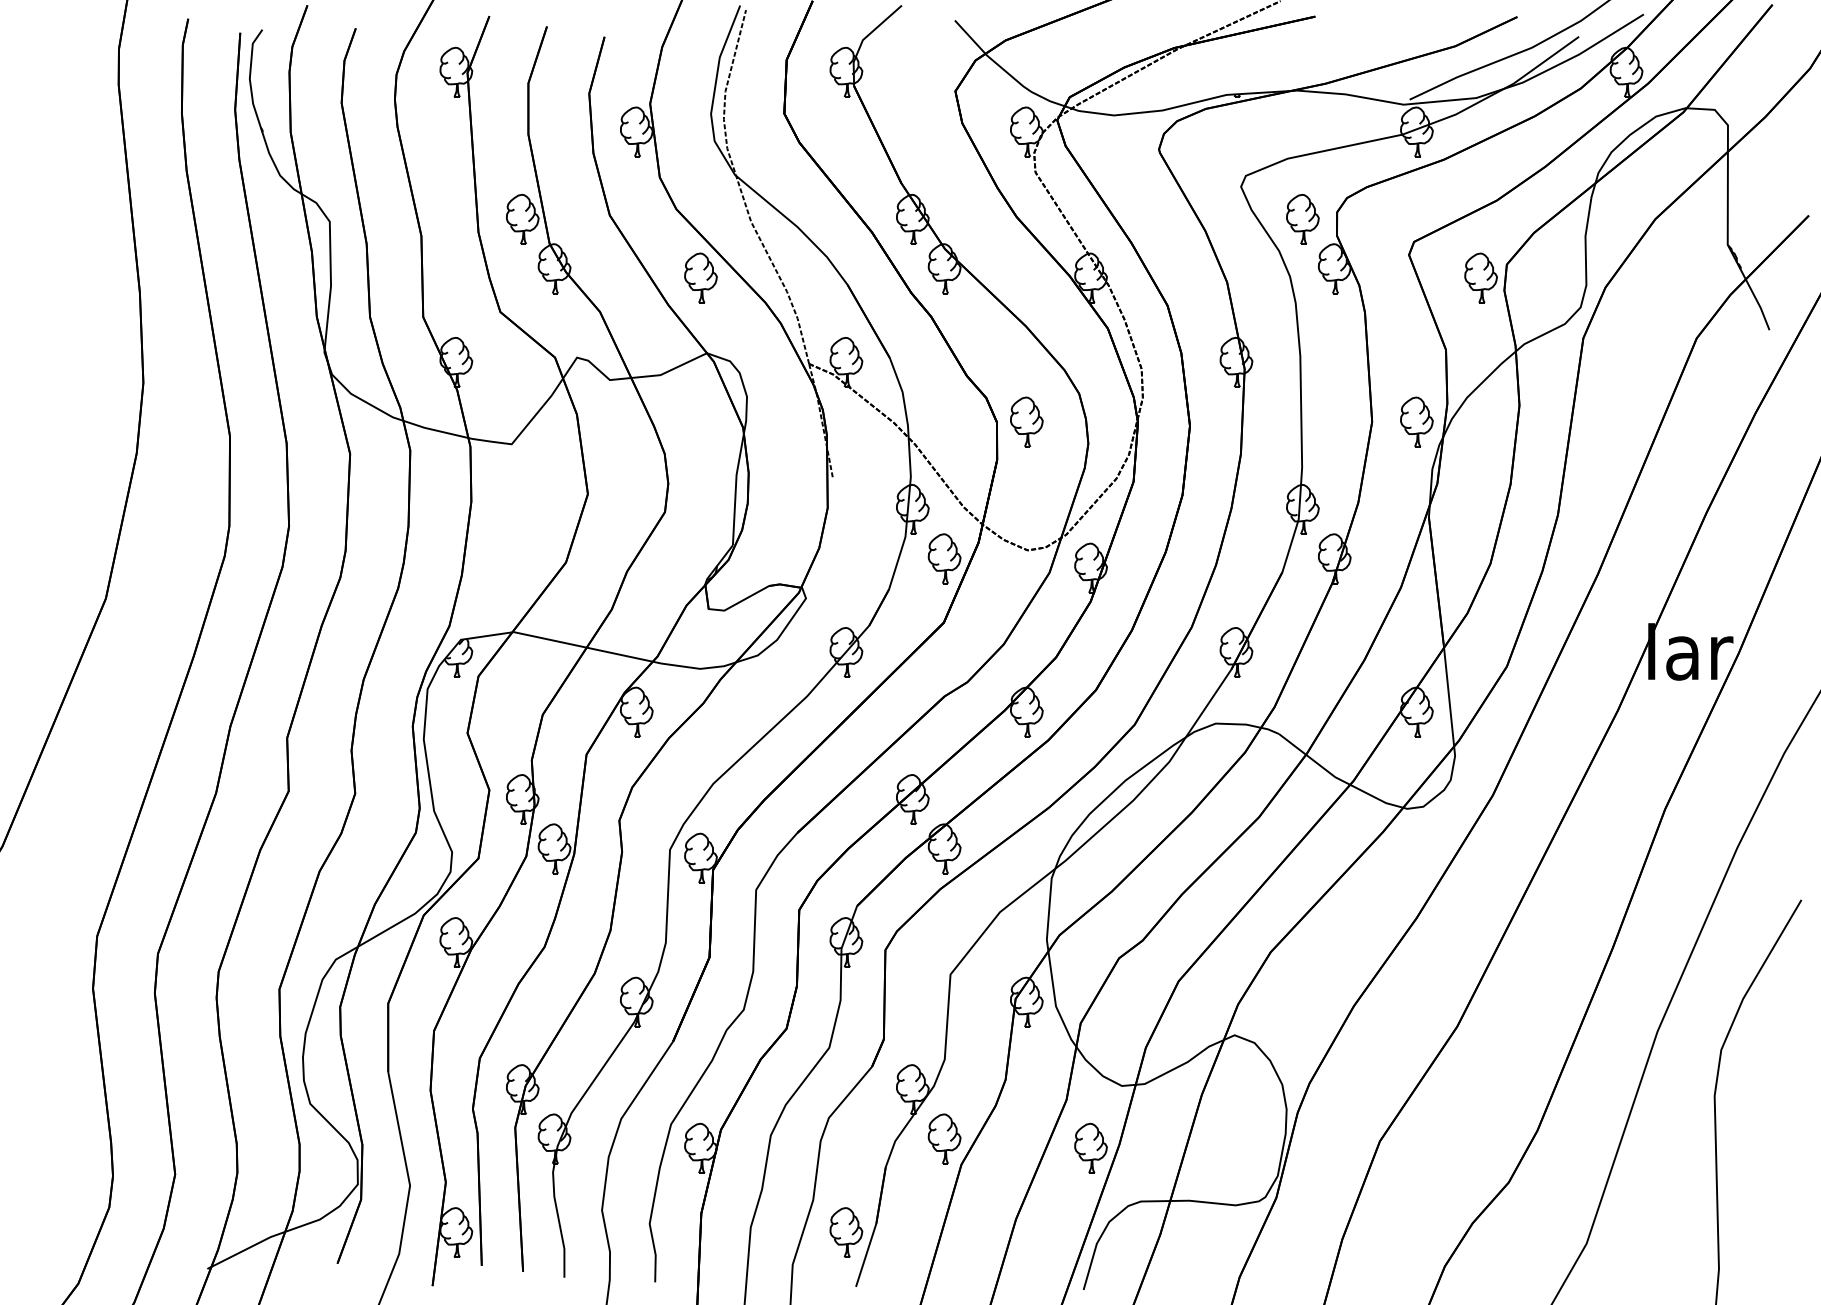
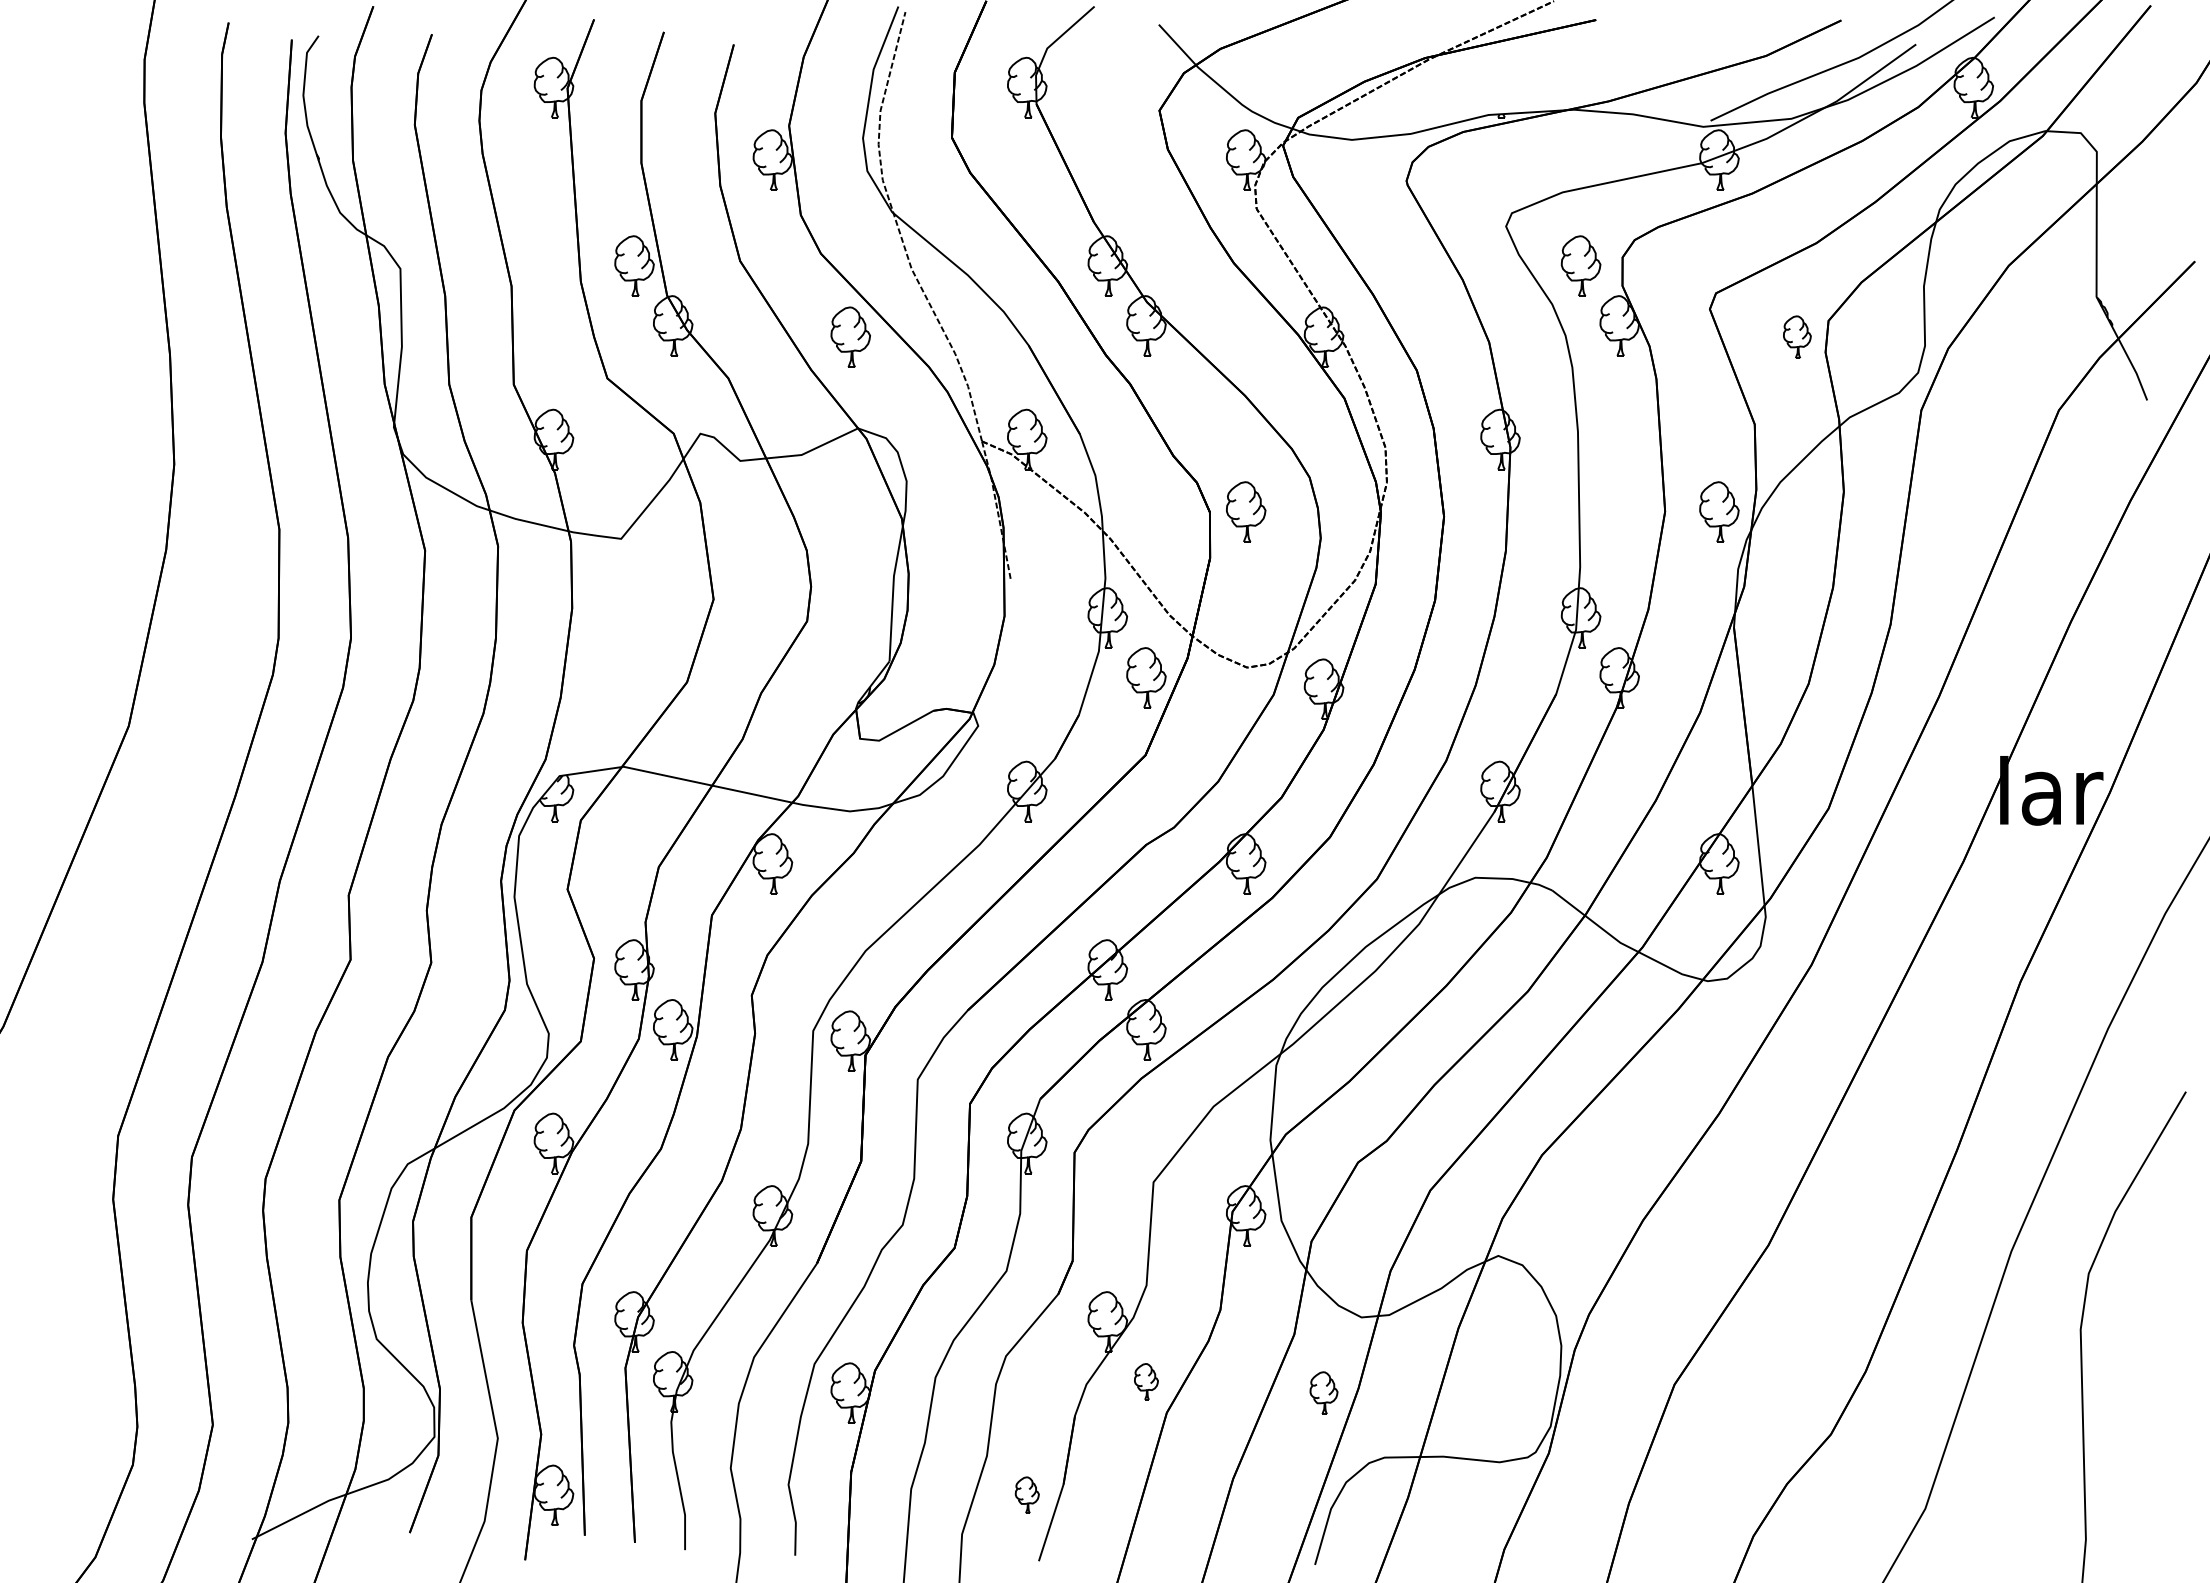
part: (1481, 277) -> (1797, 336), size x0.7
part: (944, 1138) -> (1146, 1381), size x0.6
part: (1090, 1147) -> (1323, 1392), size x0.7
part: (846, 1231) -> (1027, 1494), size x0.6

